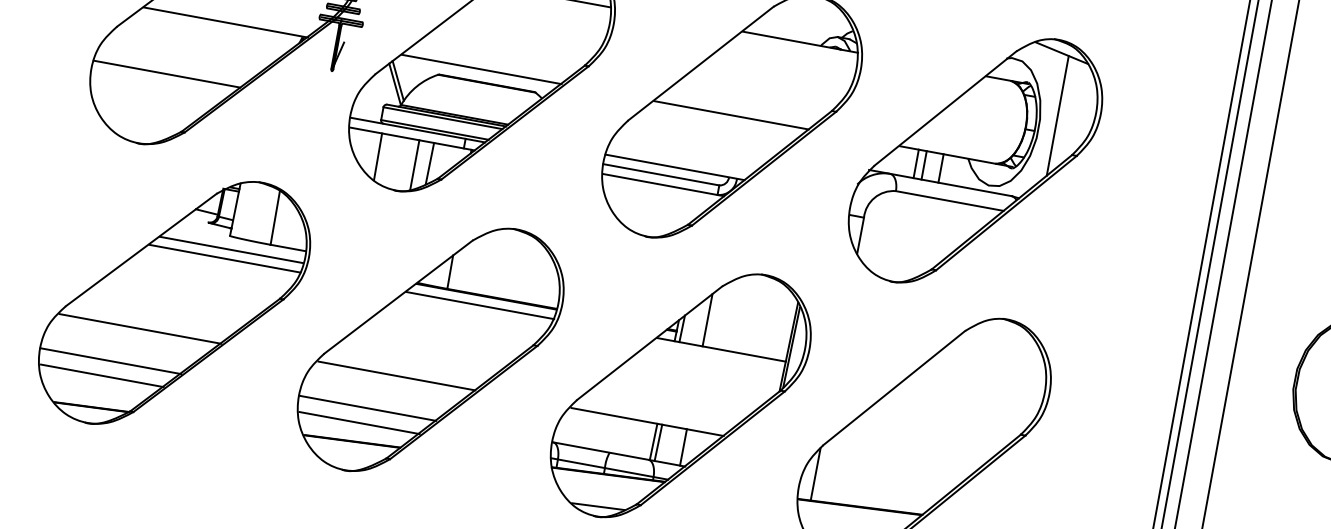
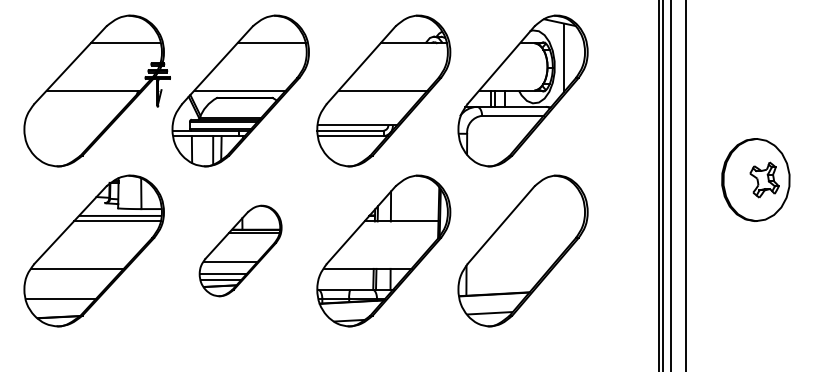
line: (166, 74) -> (66, 125), removed
part: (430, 348) -> (240, 250), size x0.6
line: (110, 360) -> (64, 289), removed

